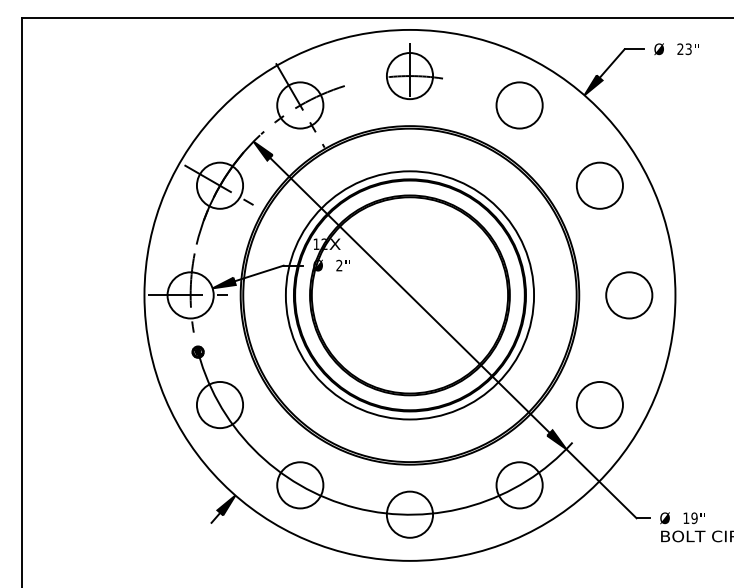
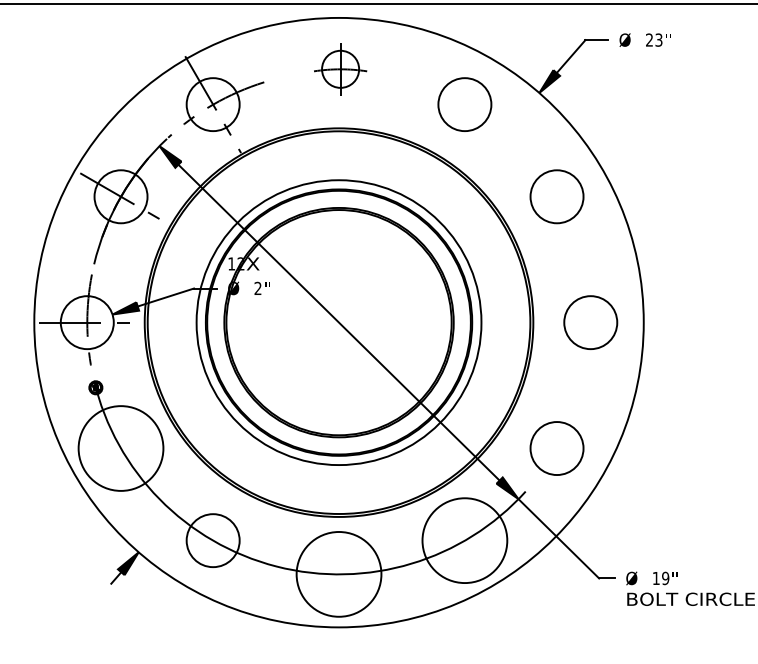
part: (414, 71) -> (344, 65), size x0.7
circle: (219, 404) -> (120, 447), size x1.6
circle: (519, 485) -> (464, 540), size x1.6
circle: (409, 514) -> (338, 574), size x1.6

